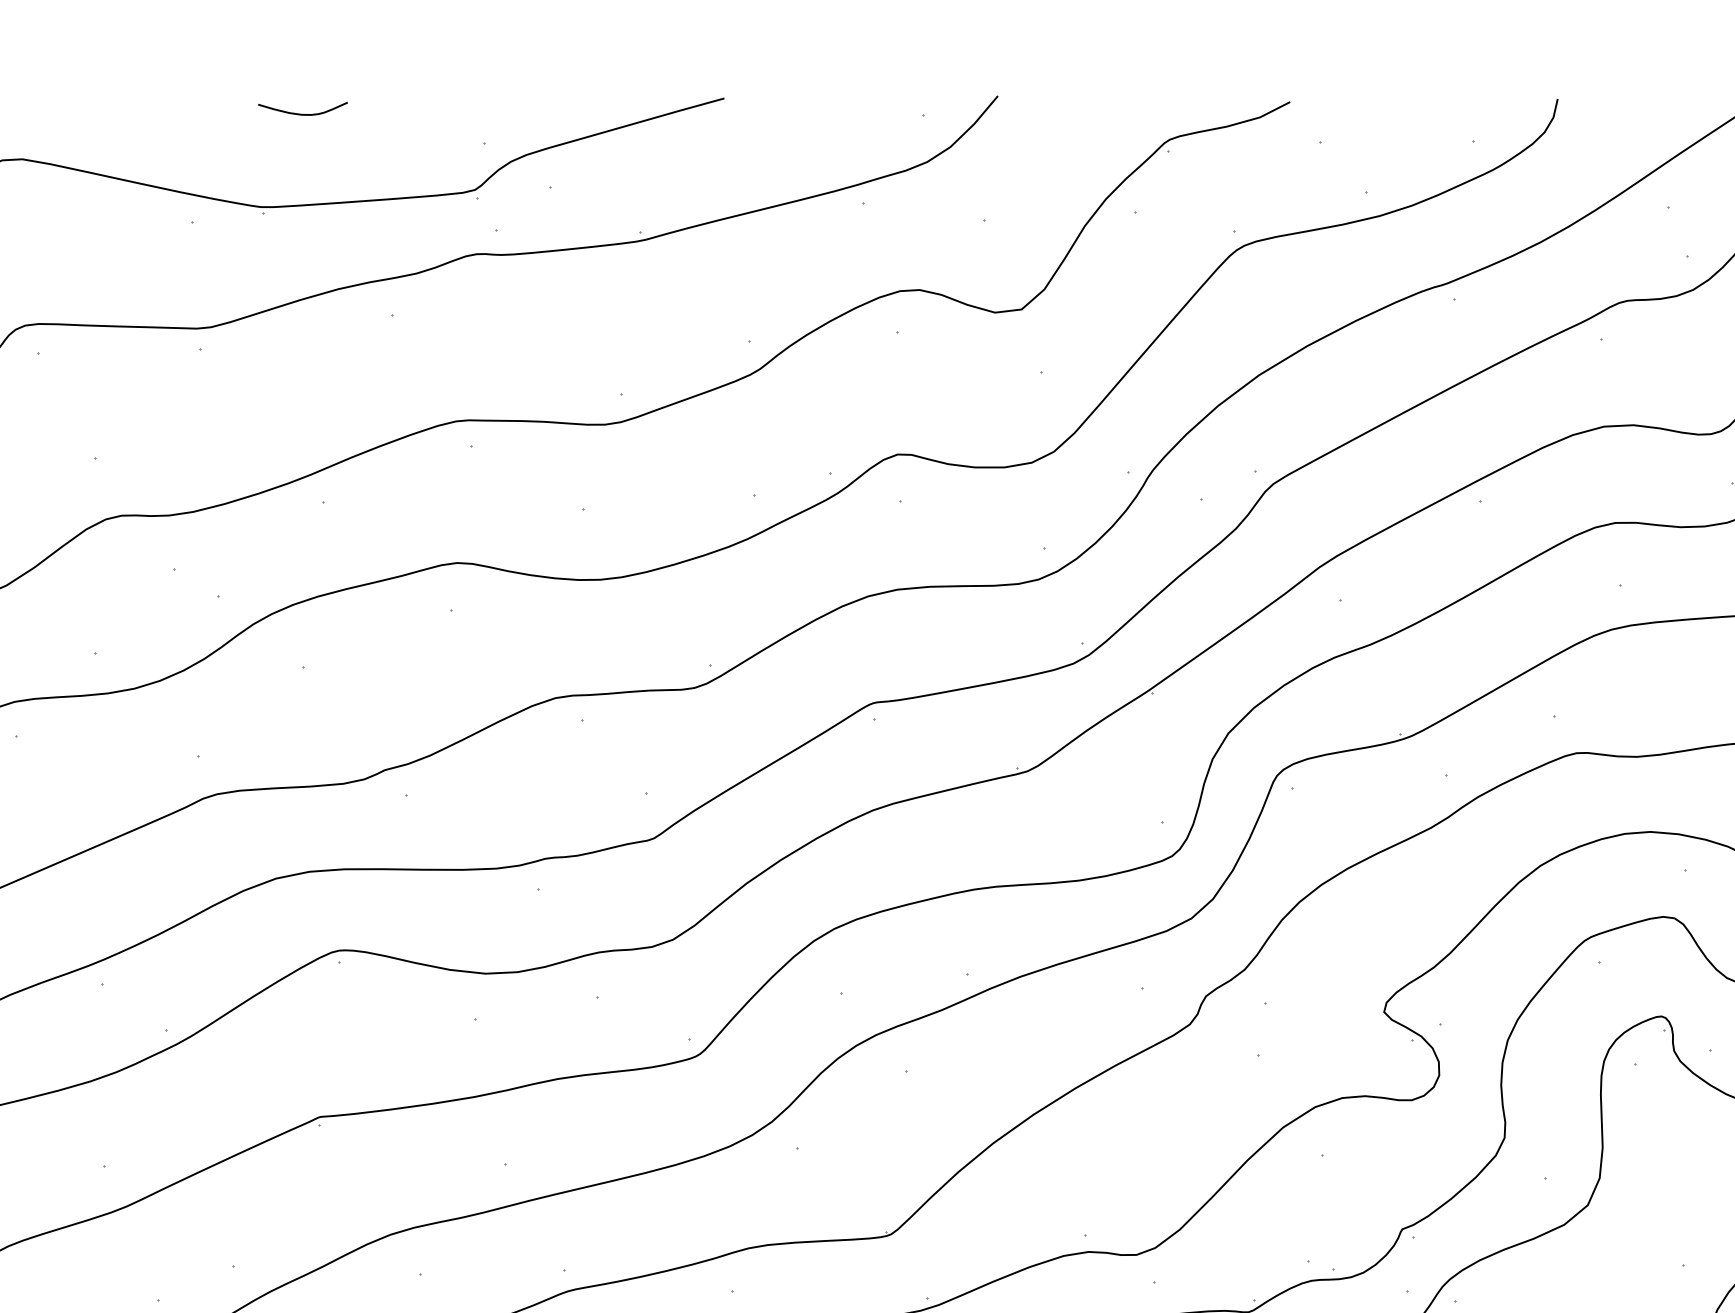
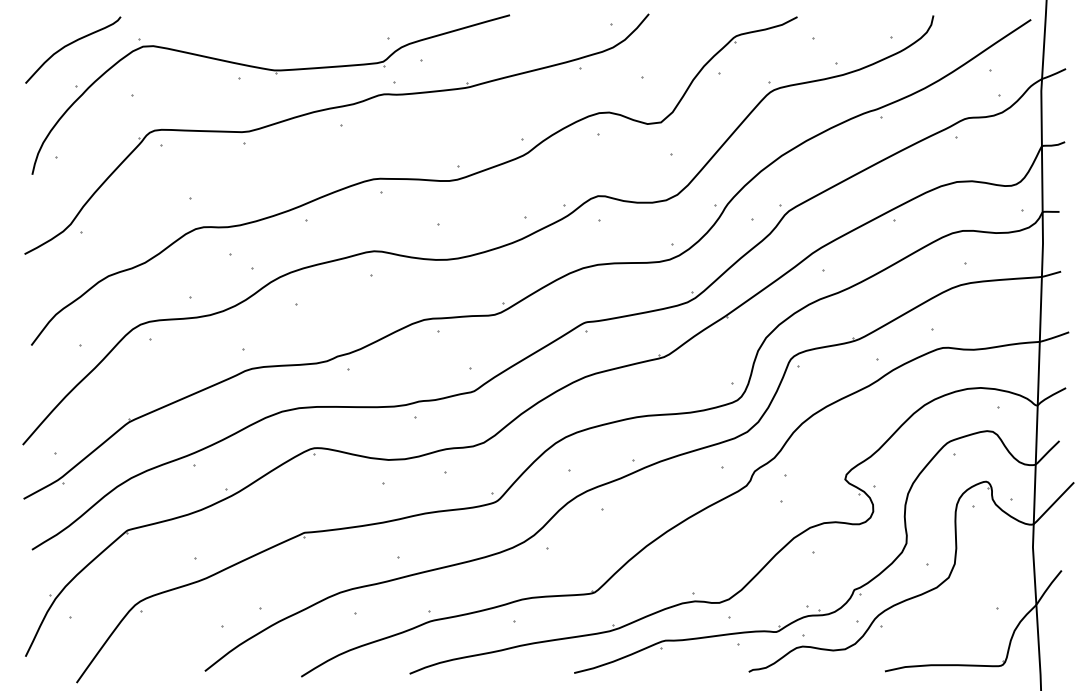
curve: (302, 112) -> (295, 22), removed

